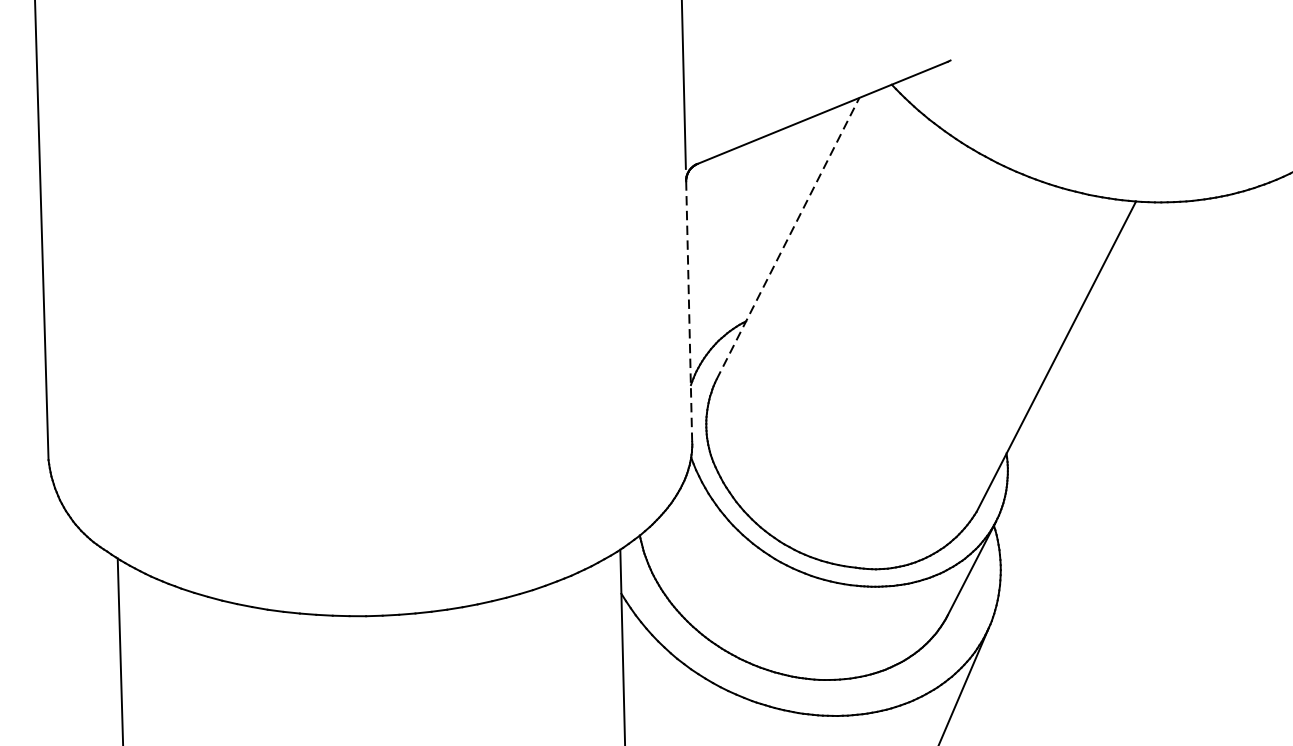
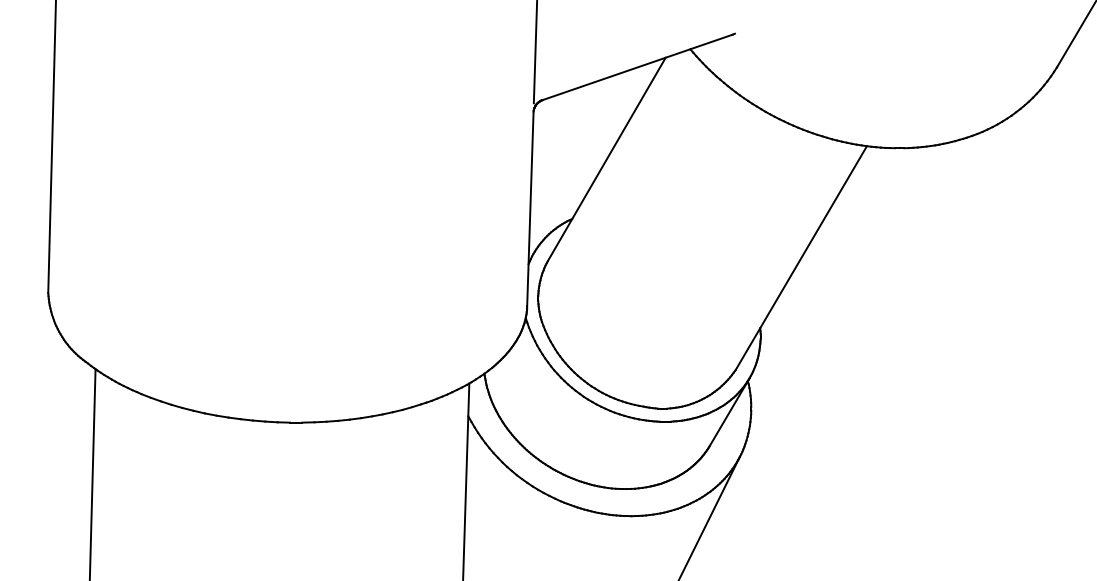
line: (787, 238) -> (606, 159), dashed -> solid
line: (689, 311) -> (530, 209), dashed -> solid

